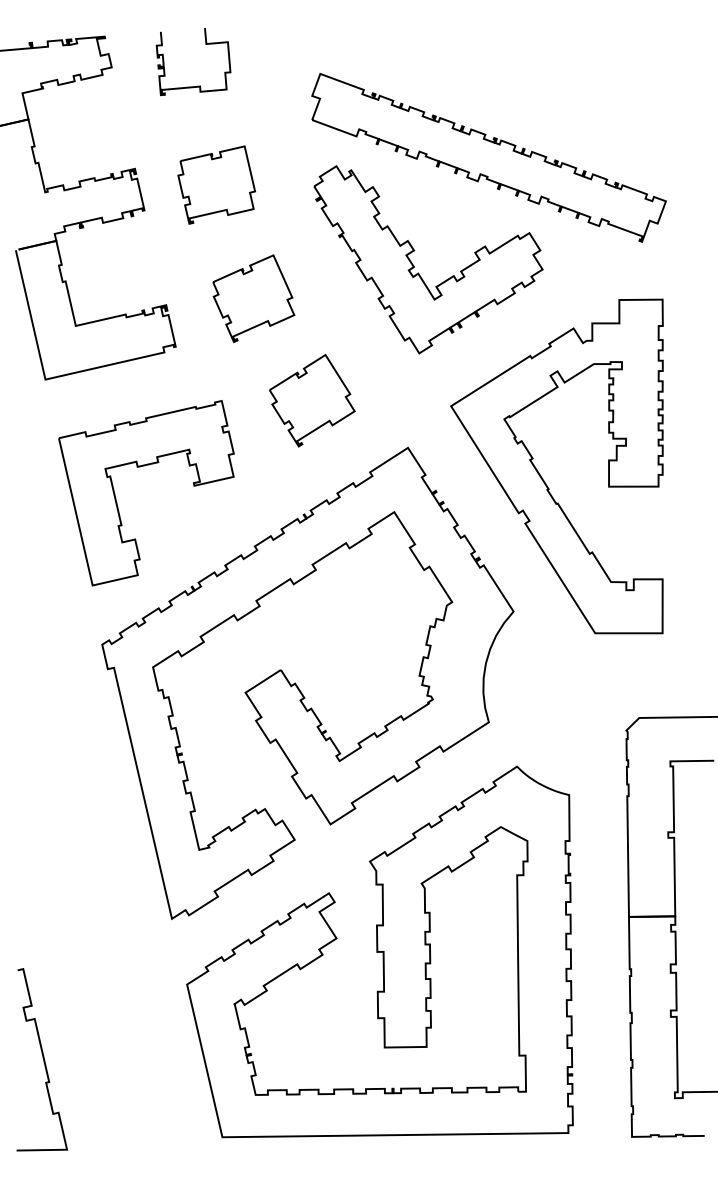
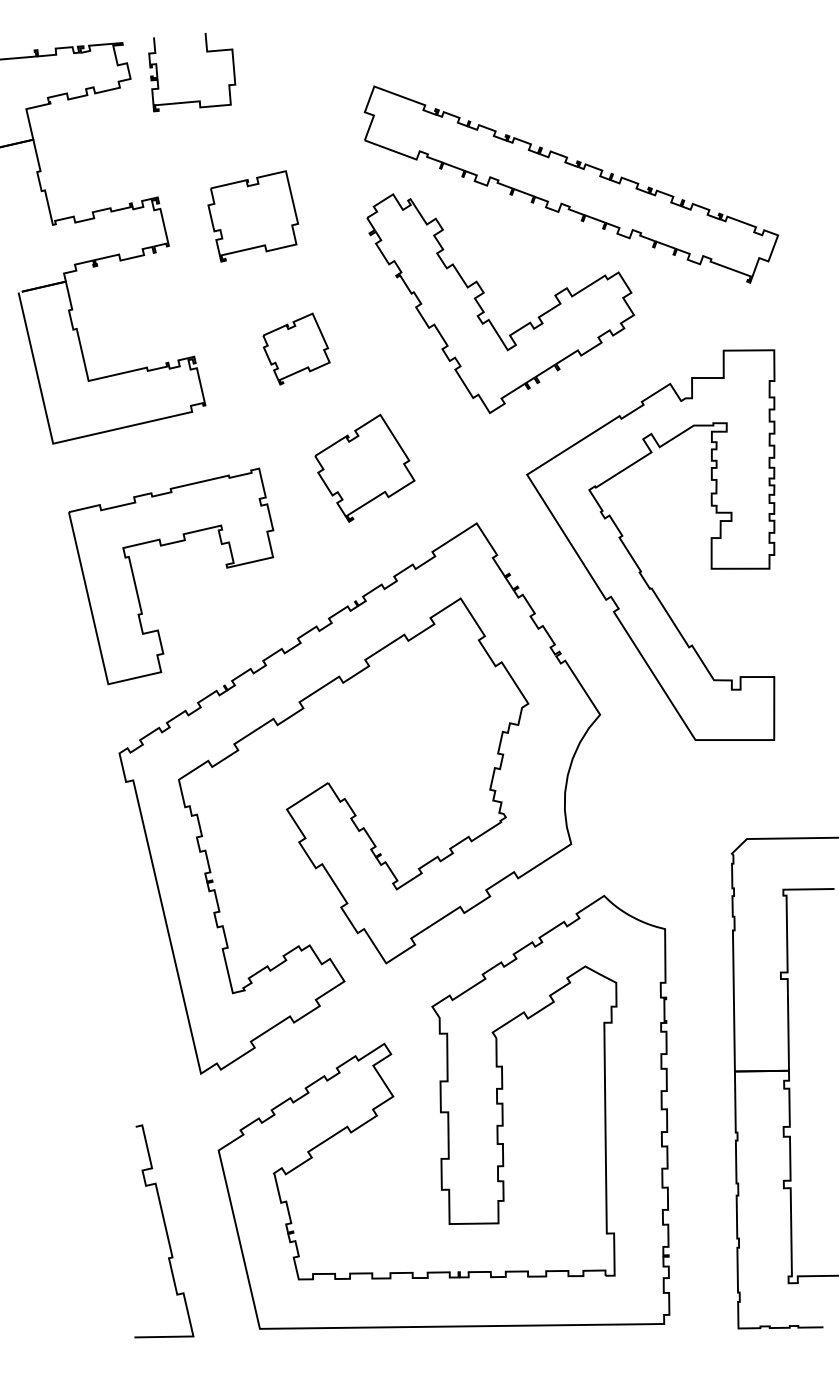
curve: (205, 44) -> (206, 52), moved
part: (253, 298) -> (296, 348), size x0.7
curve: (43, 1059) -> (165, 1231), moved

